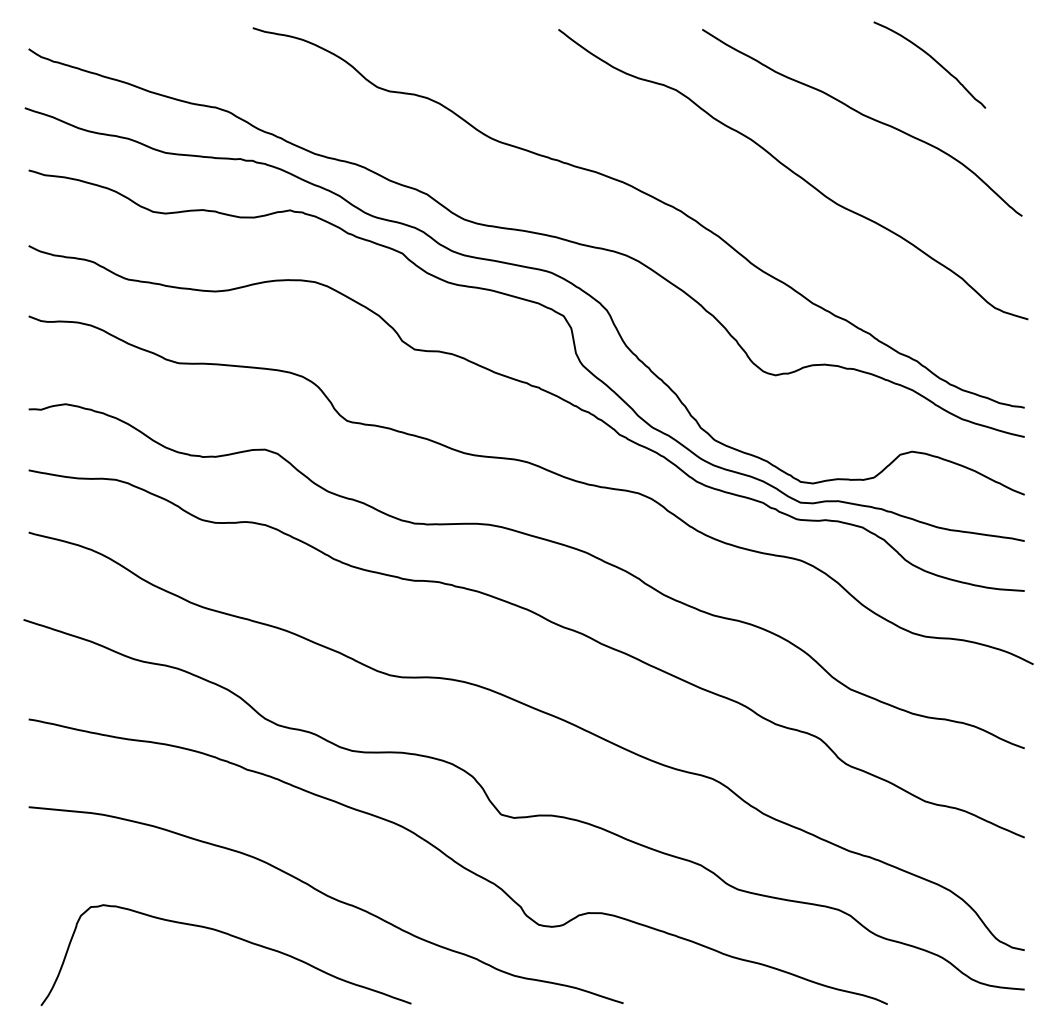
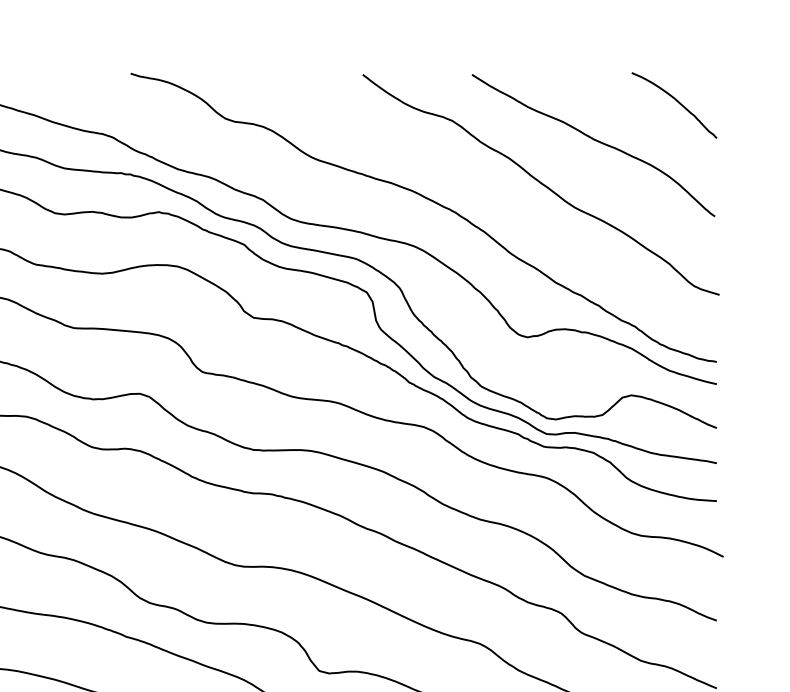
curve: (933, 60) -> (677, 102), moved

